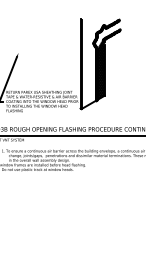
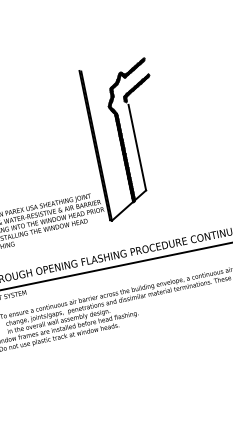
hatch: (100, 69) -> (129, 148), removed

